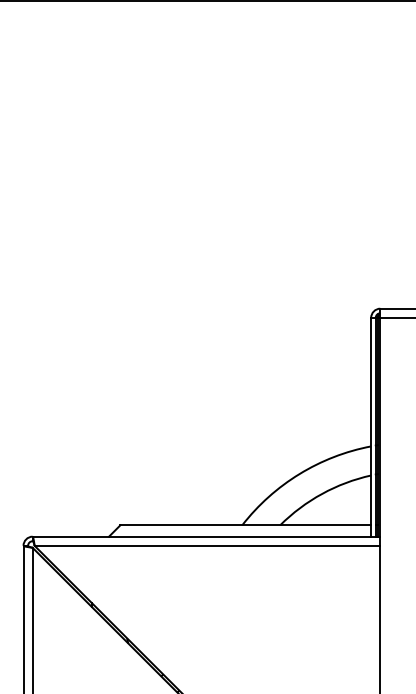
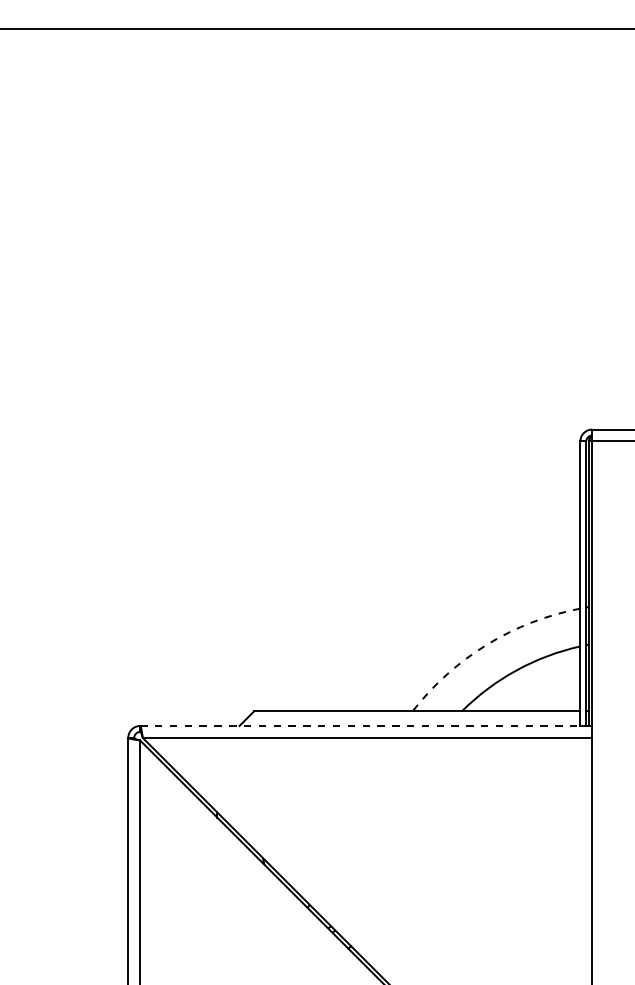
arc: (299, 474) -> (487, 644), solid -> dashed
line: (202, 537) -> (360, 726), solid -> dashed

